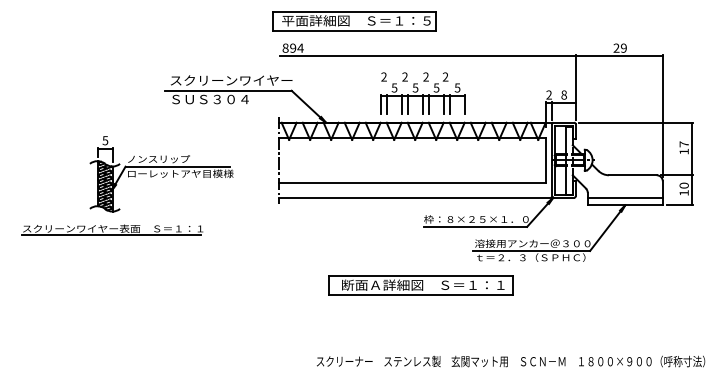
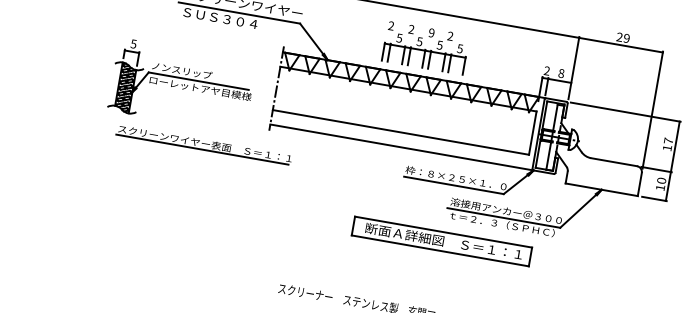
text: (425, 77) -> (431, 33), 2 -> 9
part: (161, 174) -> (182, 86), moved
line: (624, 198) -> (602, 183), removed
part: (112, 229) -> (204, 144), moved
part: (420, 285) -> (441, 241), moved

